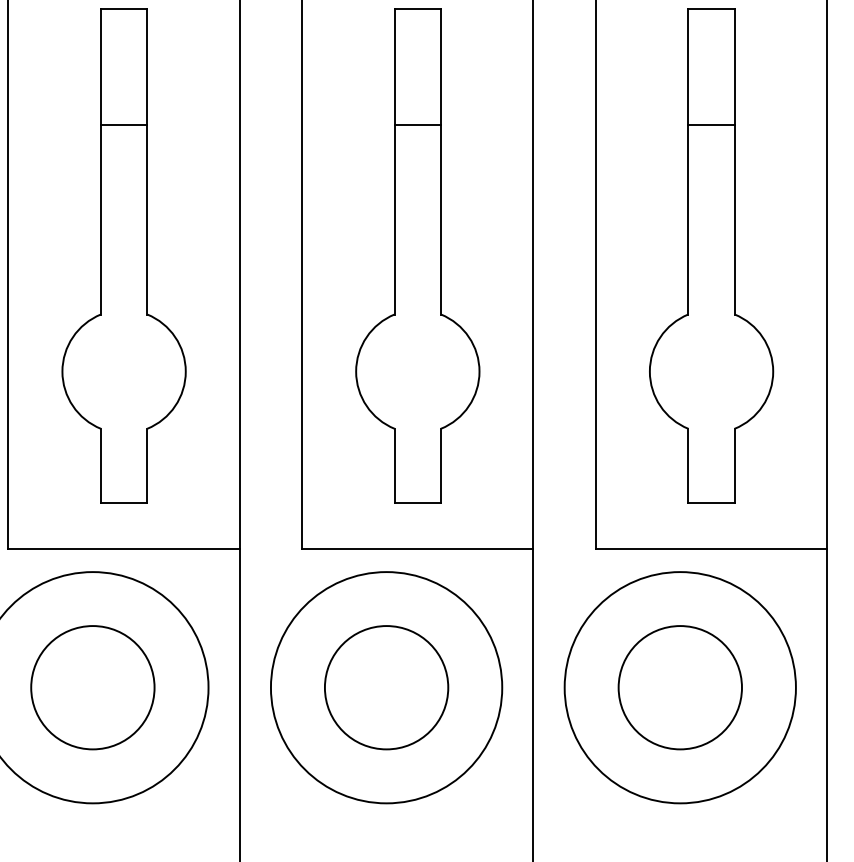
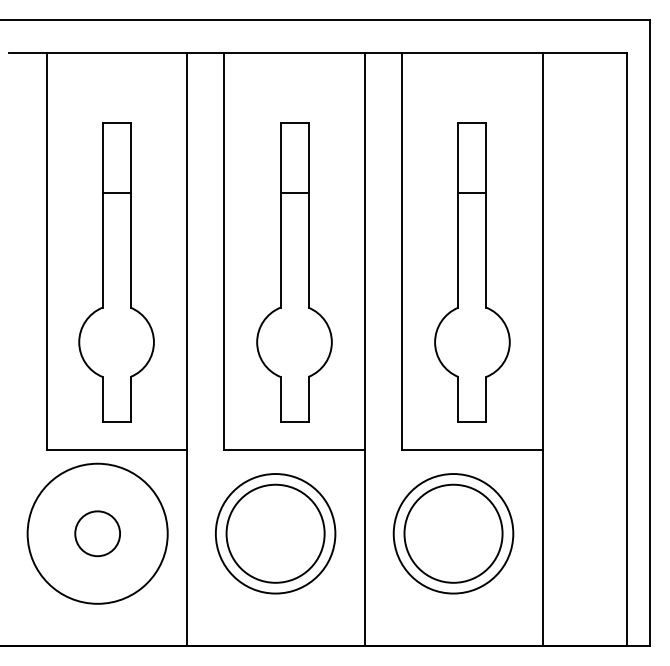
circle: (92, 687) -> (97, 533), size x0.6
circle: (386, 687) -> (275, 533), size x0.7
circle: (386, 687) -> (275, 533), size x1.6
circle: (680, 687) -> (453, 533), size x0.7
circle: (680, 687) -> (453, 533), size x1.6

